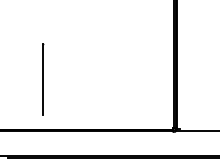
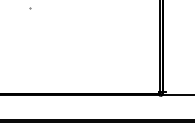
line: (43, 78) -> (30, 42), removed

